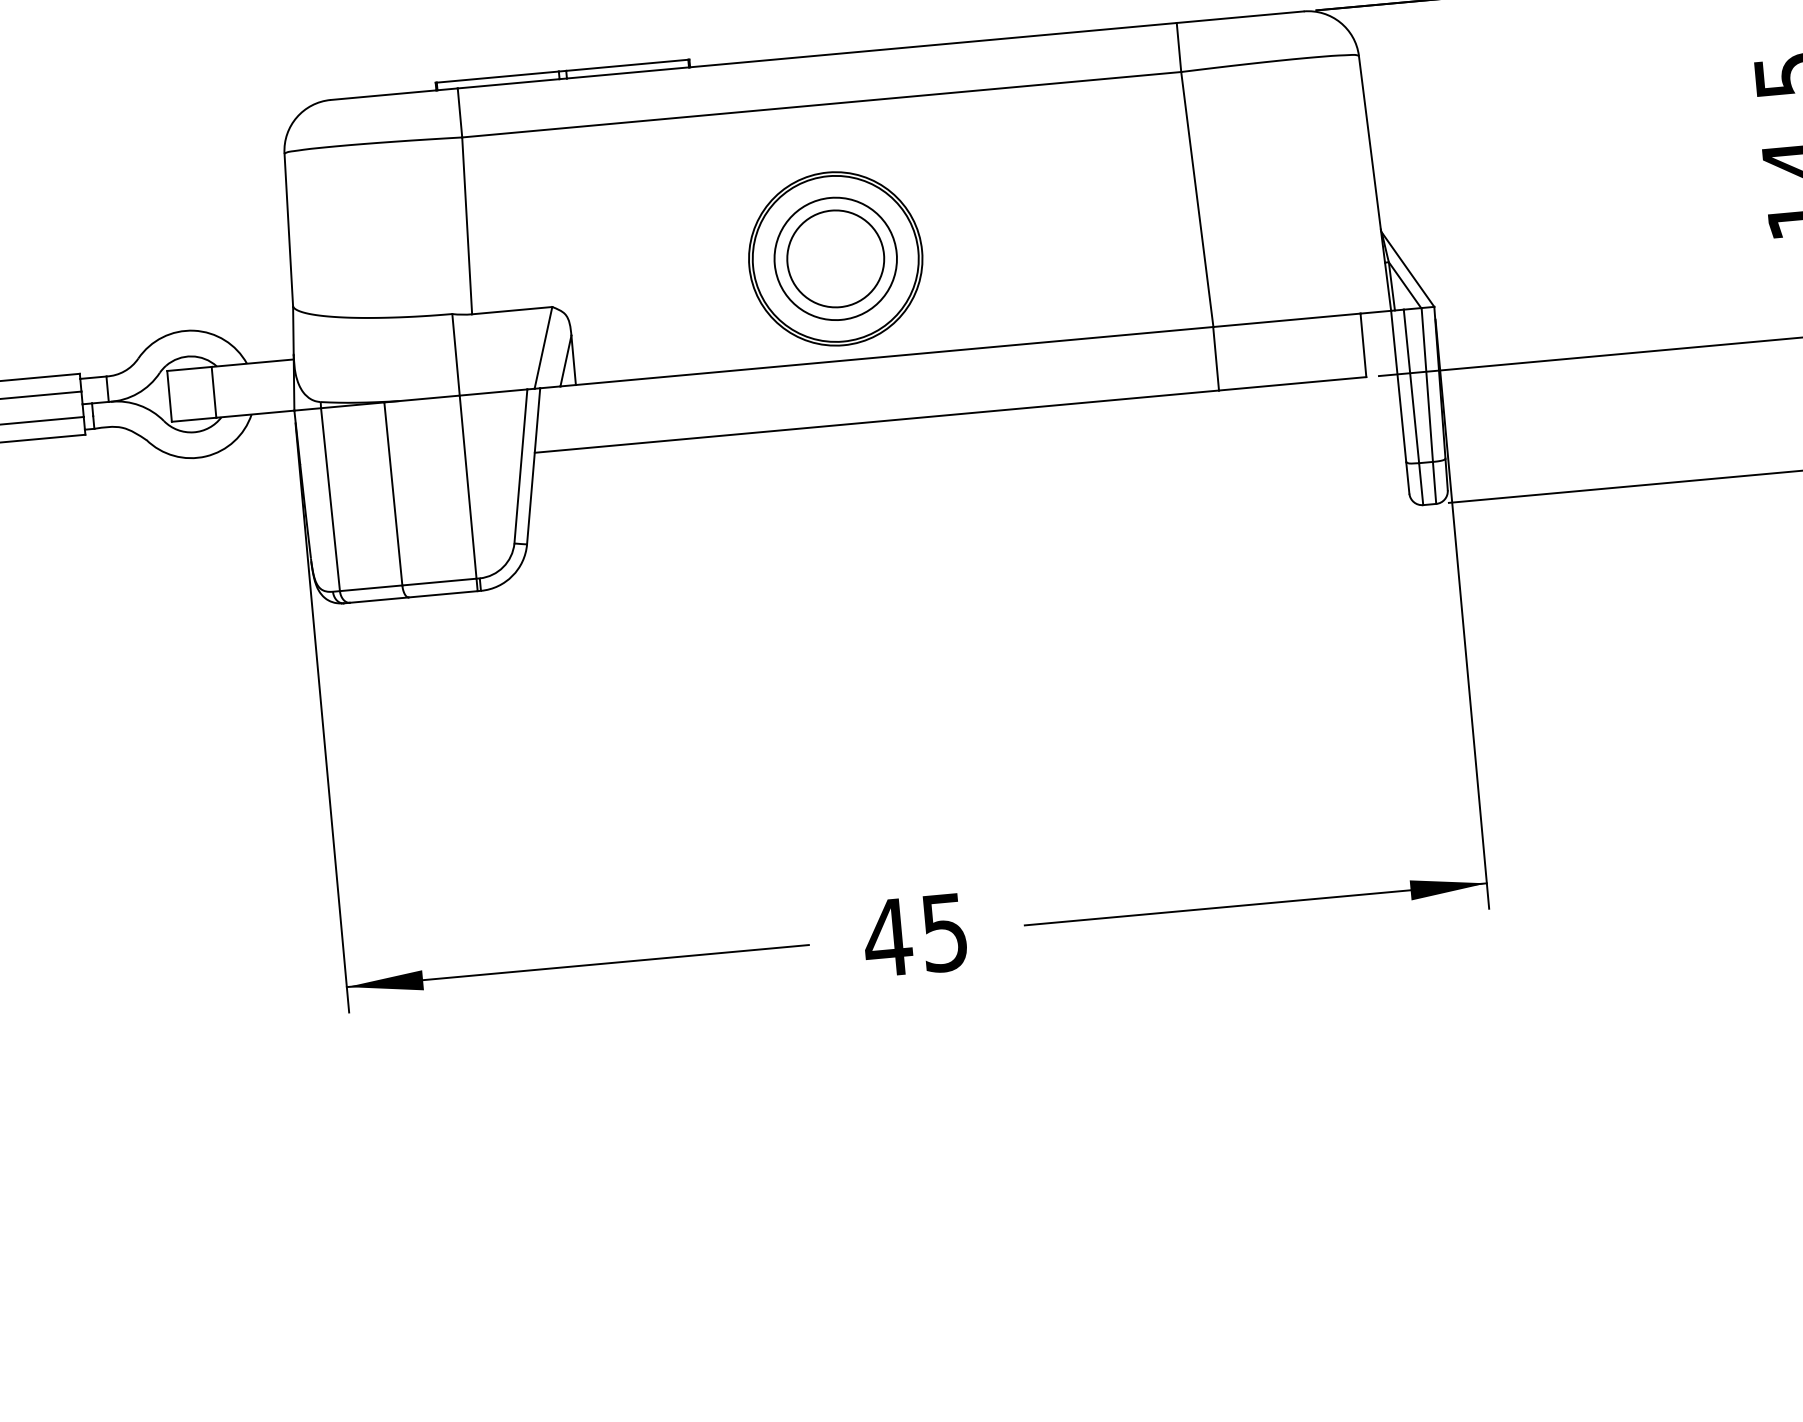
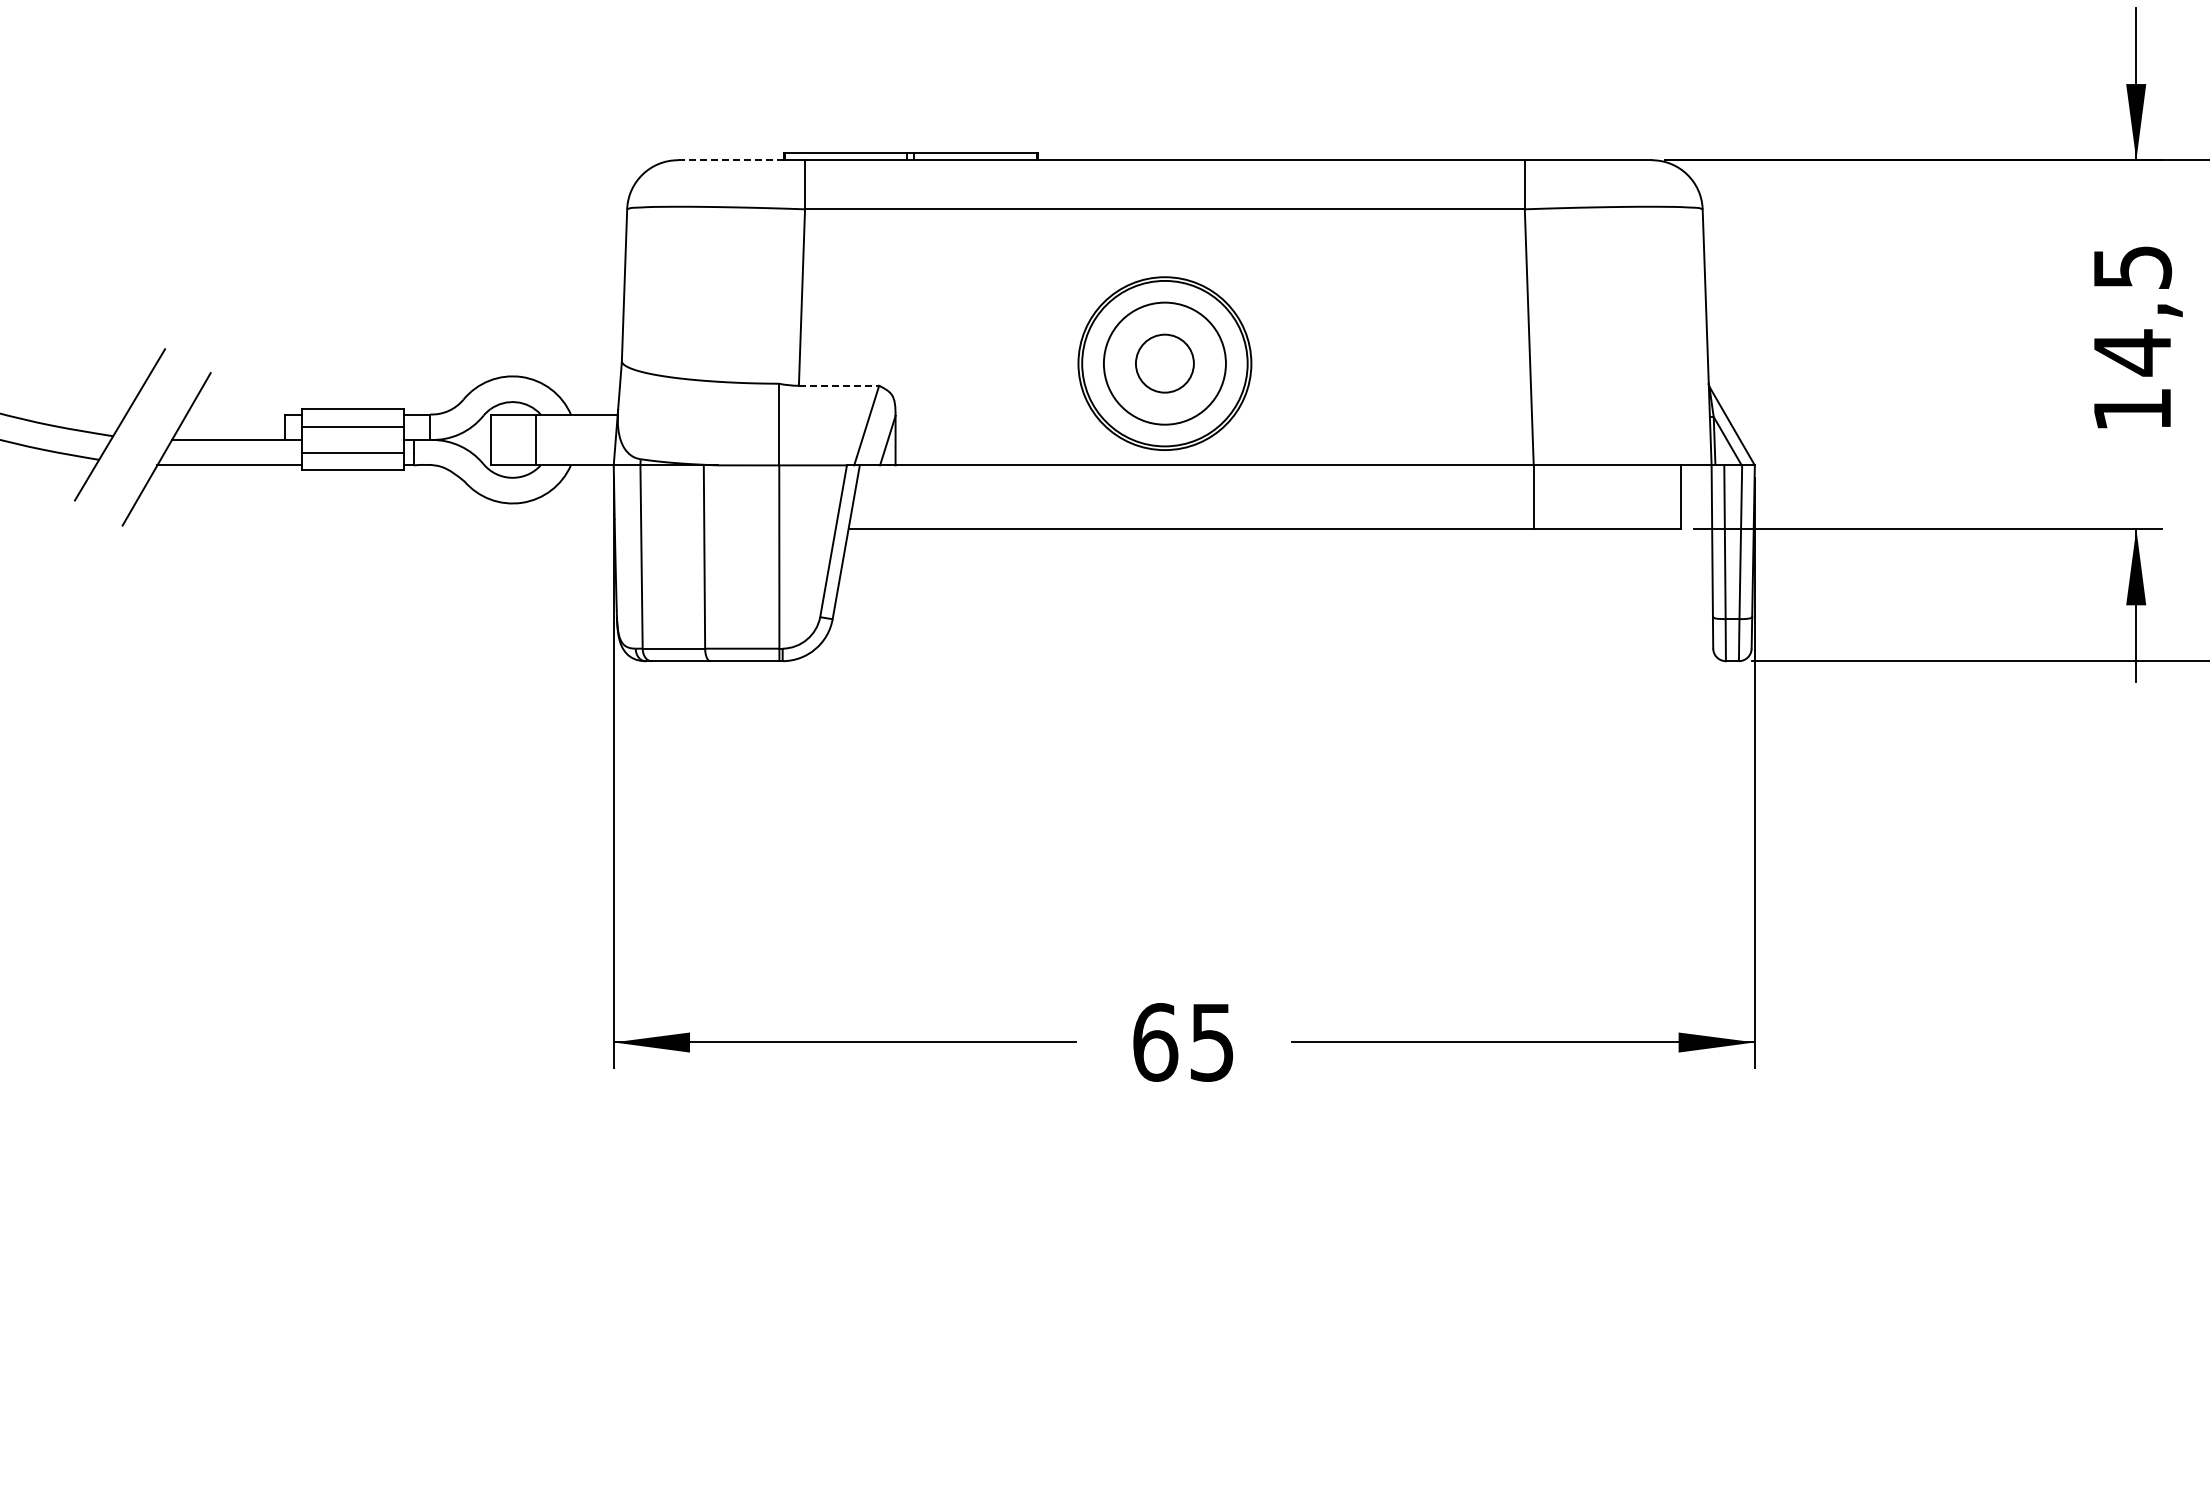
line: (383, 95) -> (730, 160), solid -> dashed
circle: (835, 258) -> (1164, 363), size x0.6
line: (512, 310) -> (839, 385), solid -> dashed
text: (887, 938) -> (1154, 1042), 45 -> 65

